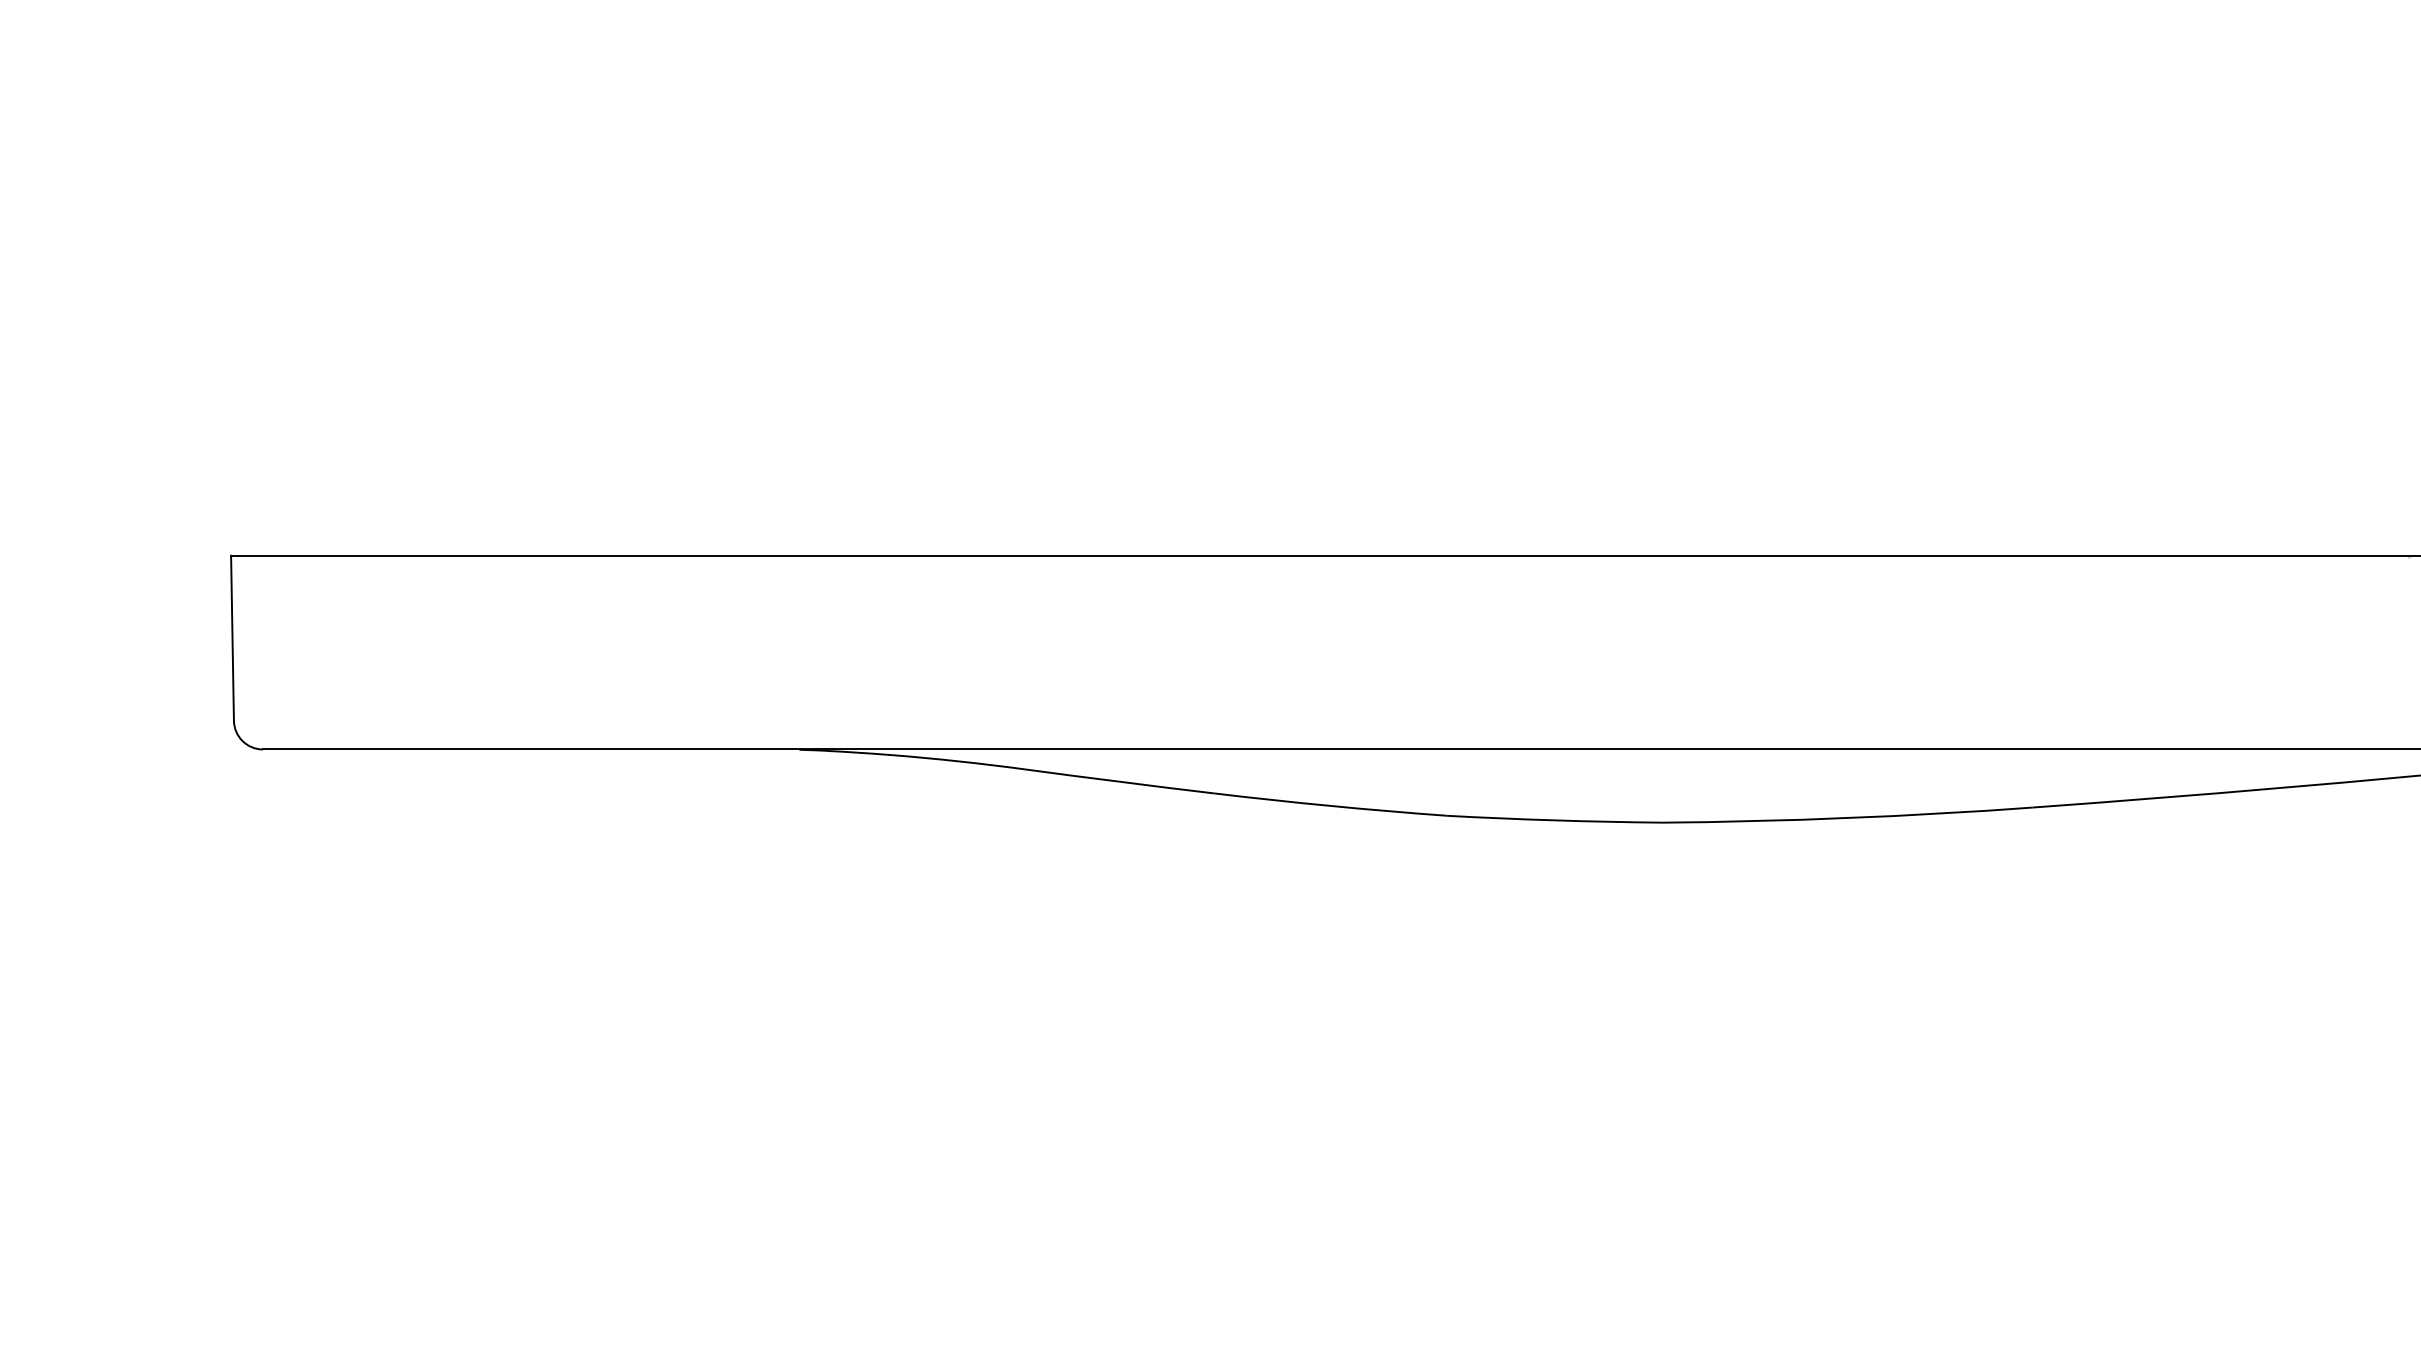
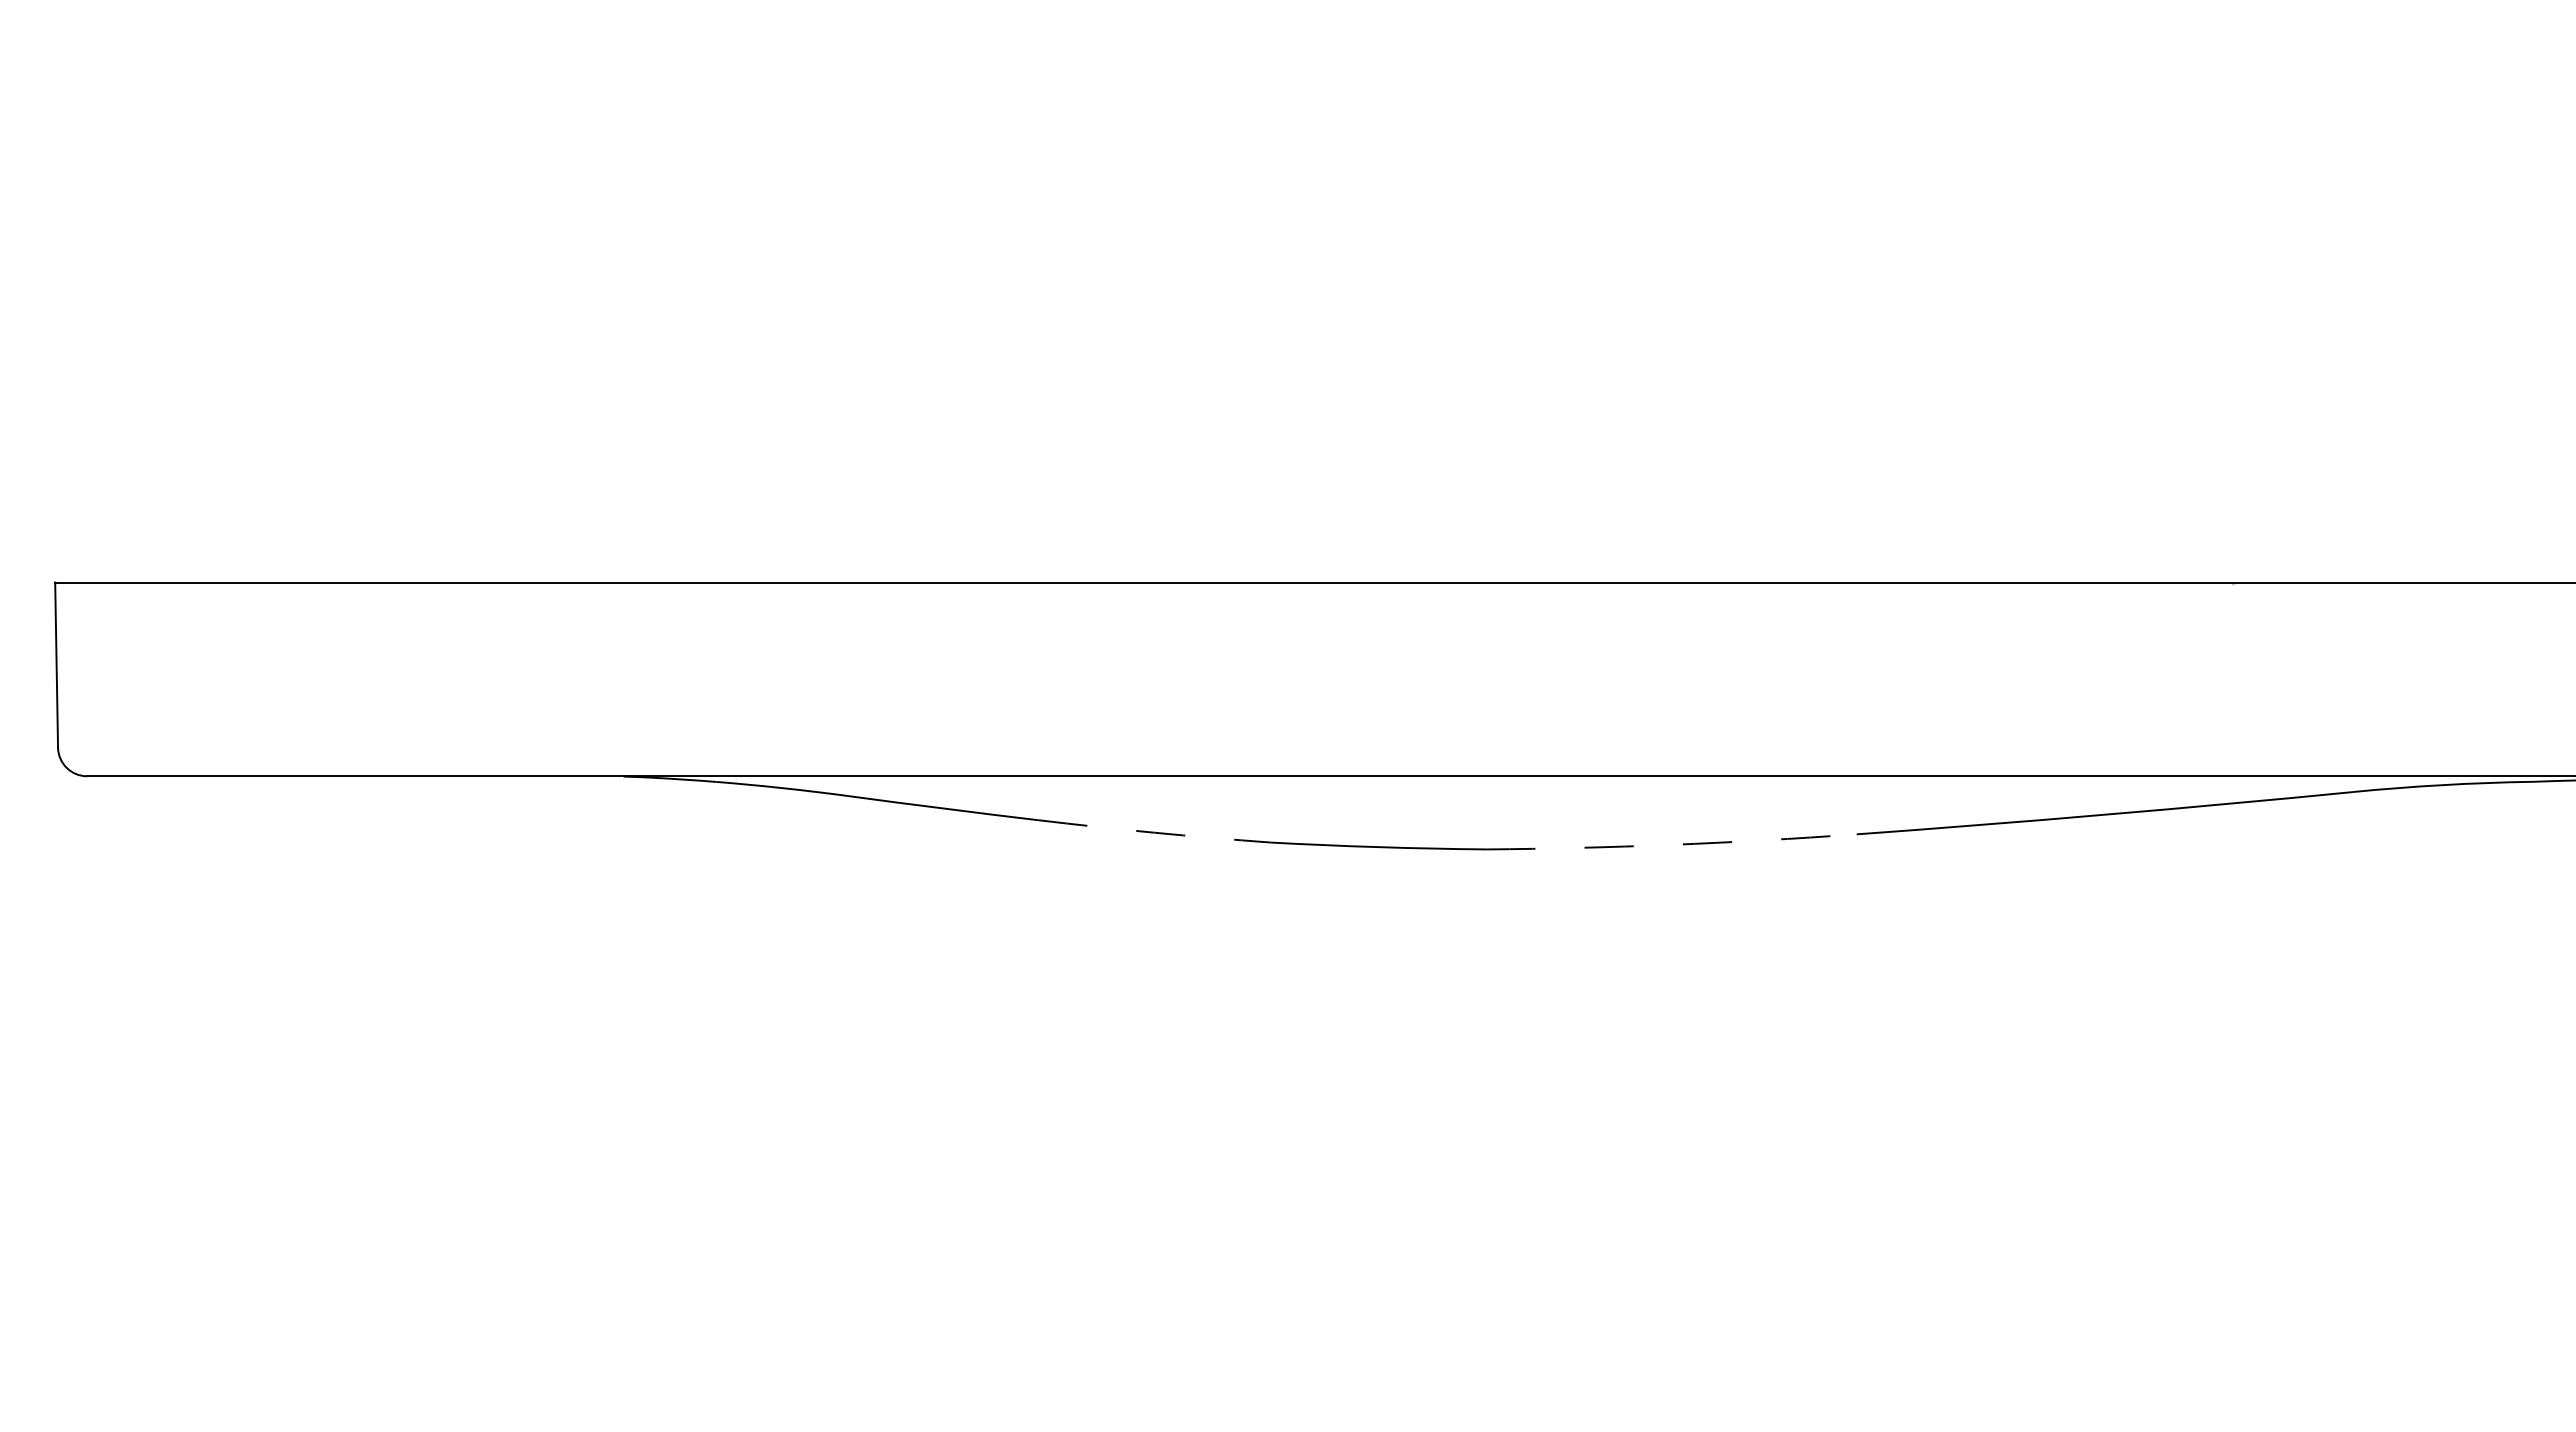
arc: (1330, 805) -> (1154, 832), solid -> dashed
arc: (1847, 817) -> (1671, 844), solid -> dashed

